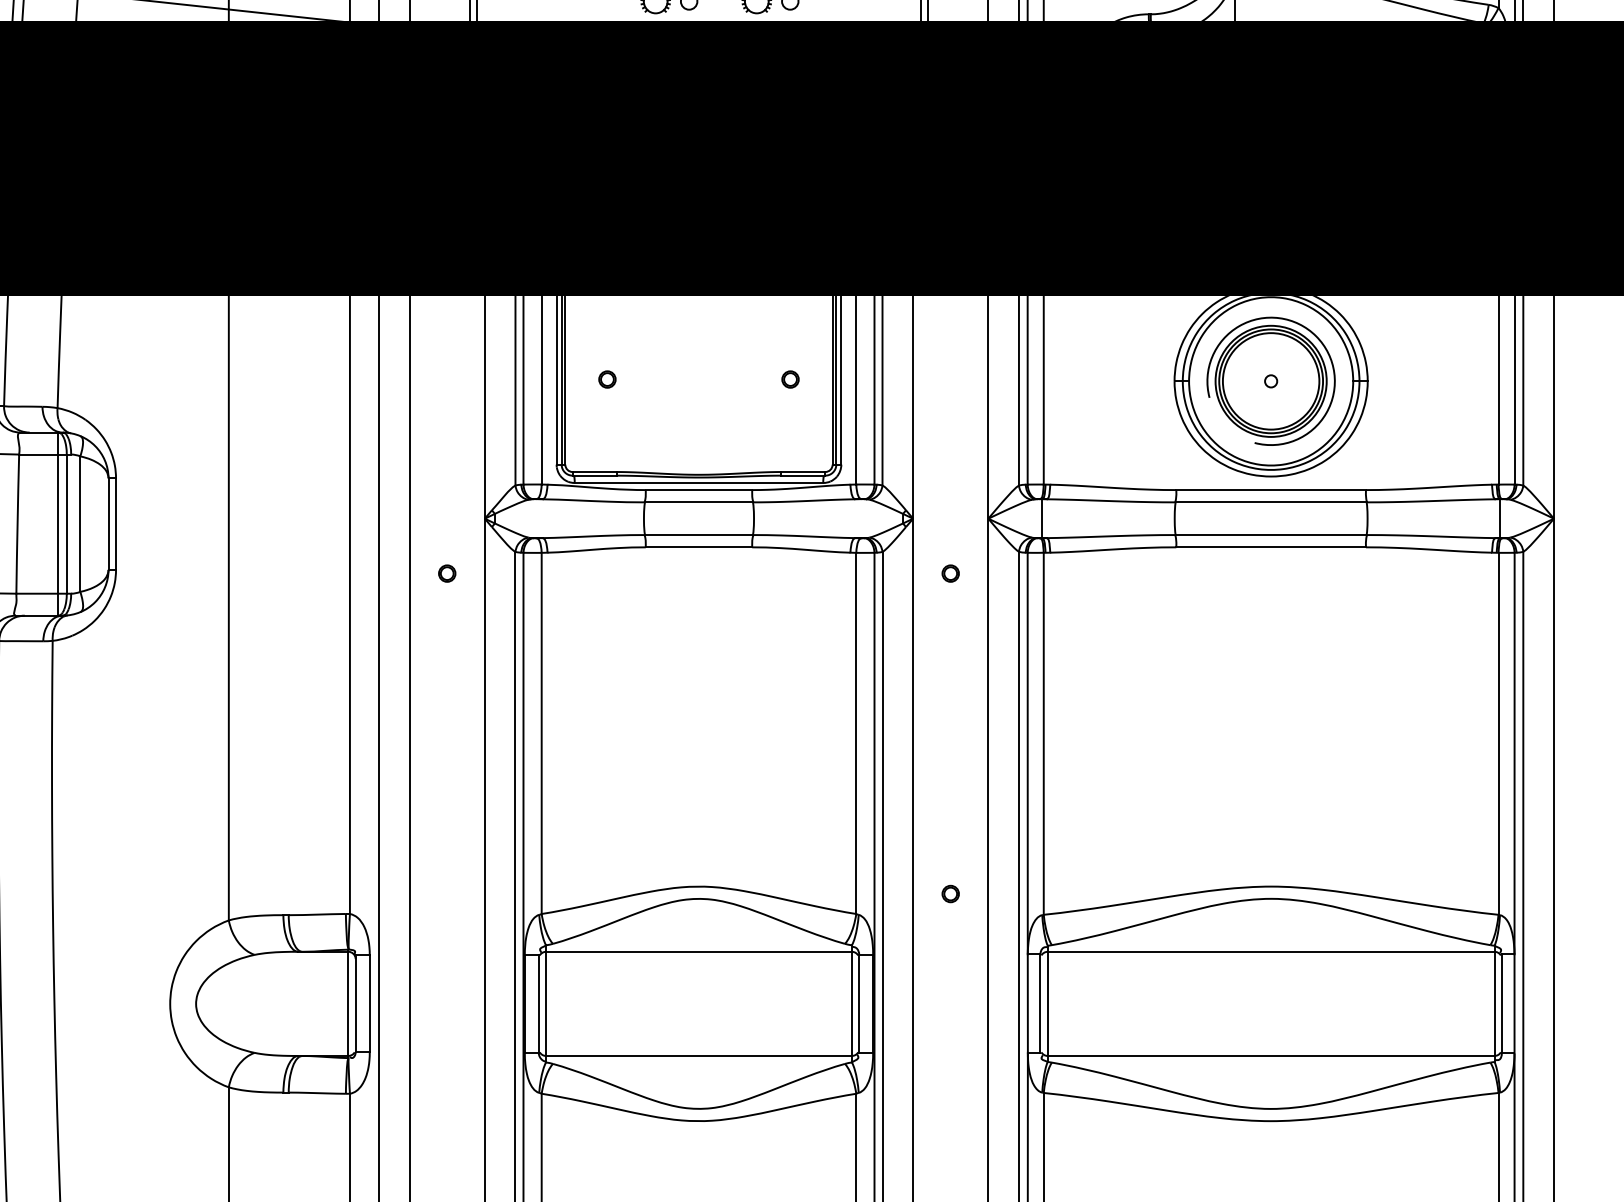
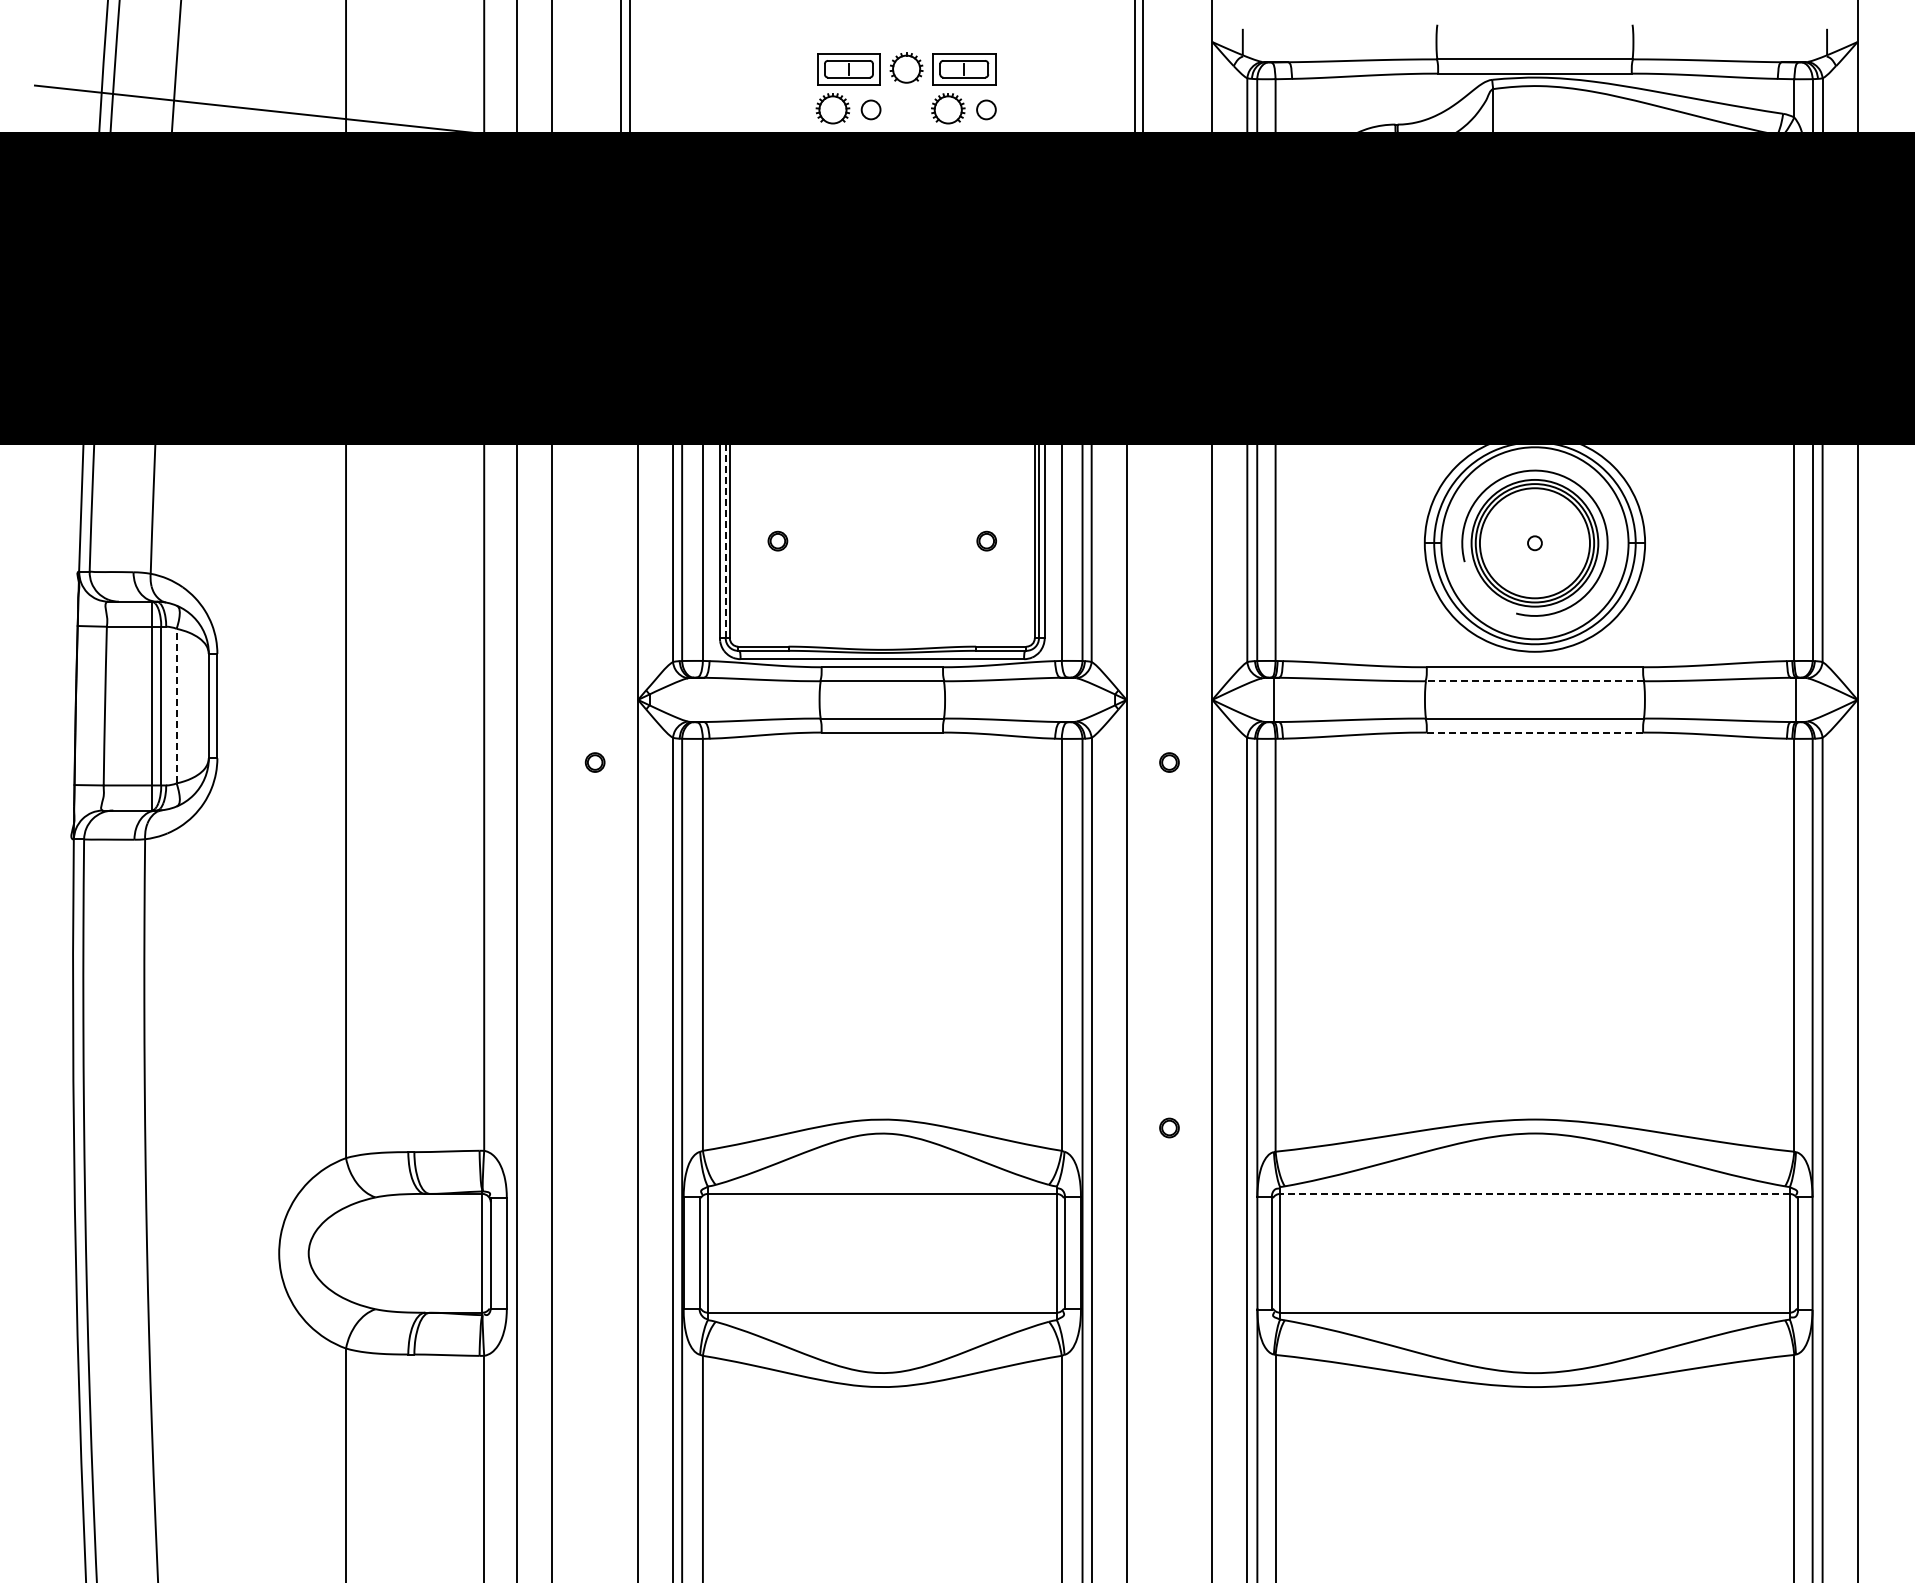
line: (561, 379) -> (725, 541), solid -> dashed
line: (1270, 502) -> (1534, 681), solid -> dashed
line: (80, 523) -> (176, 705), solid -> dashed
line: (1271, 547) -> (1535, 732), solid -> dashed
line: (1270, 951) -> (1534, 1193), solid -> dashed

